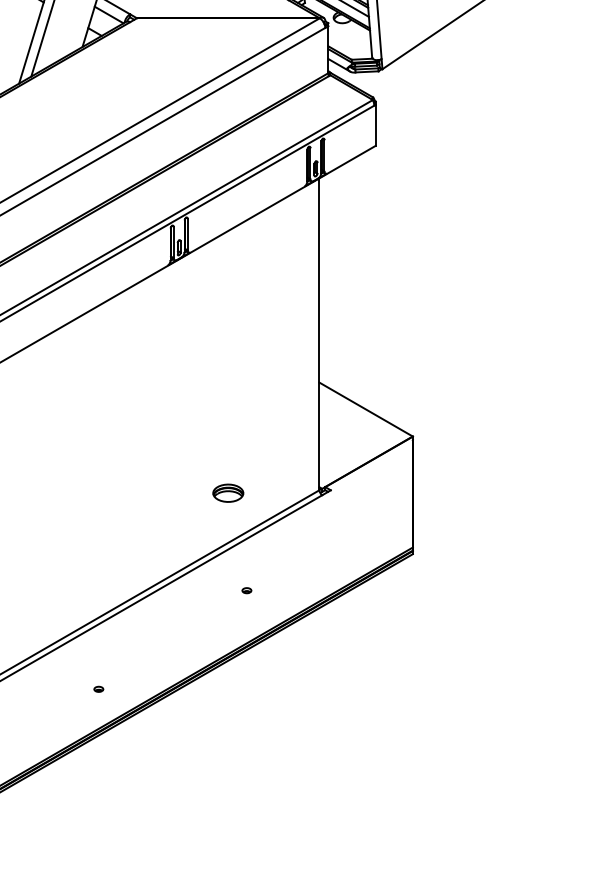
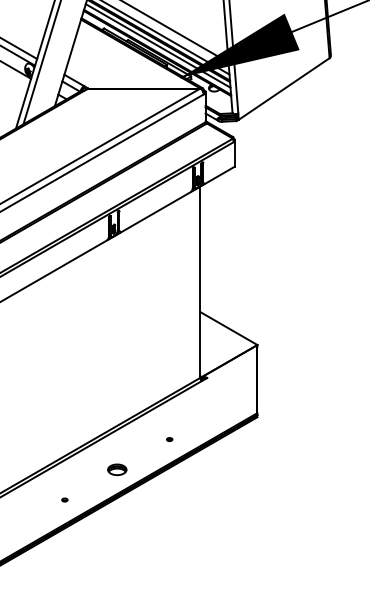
part: (228, 492) -> (117, 469), moved
part: (246, 590) -> (169, 439), moved

